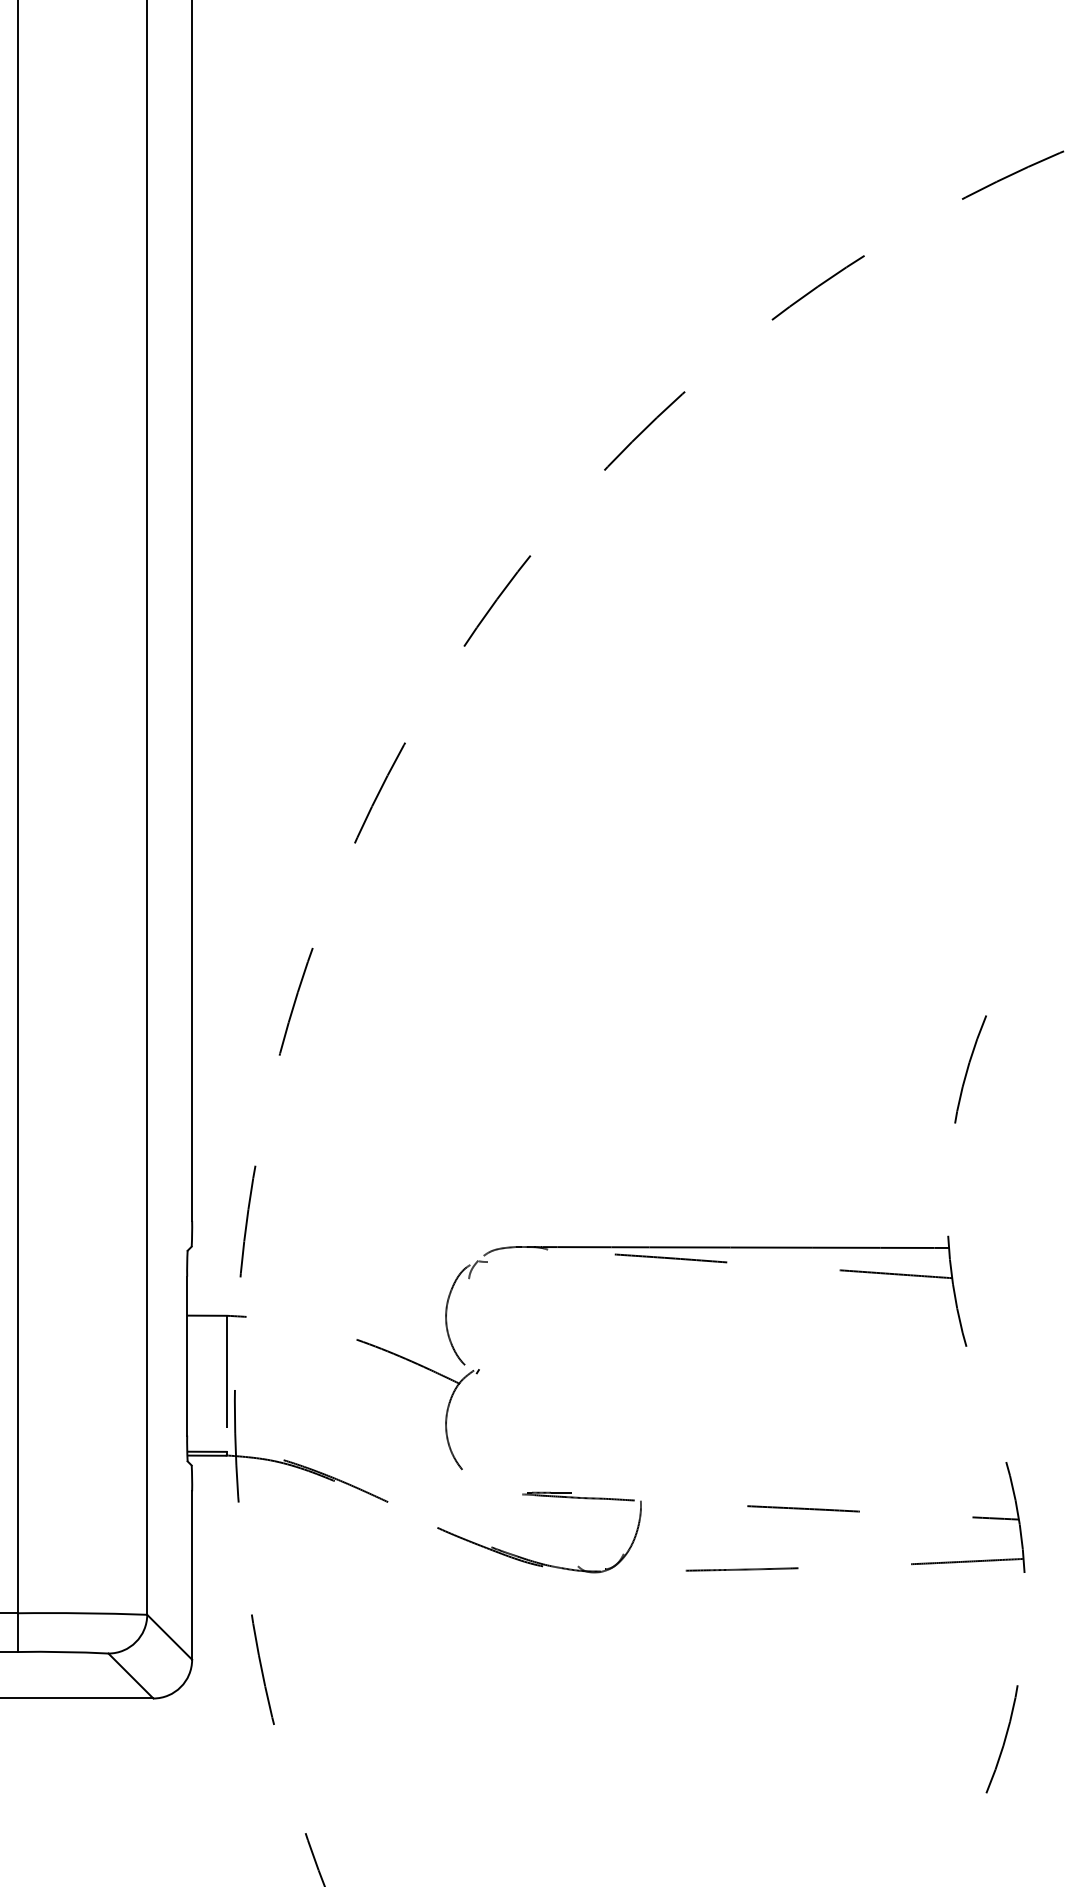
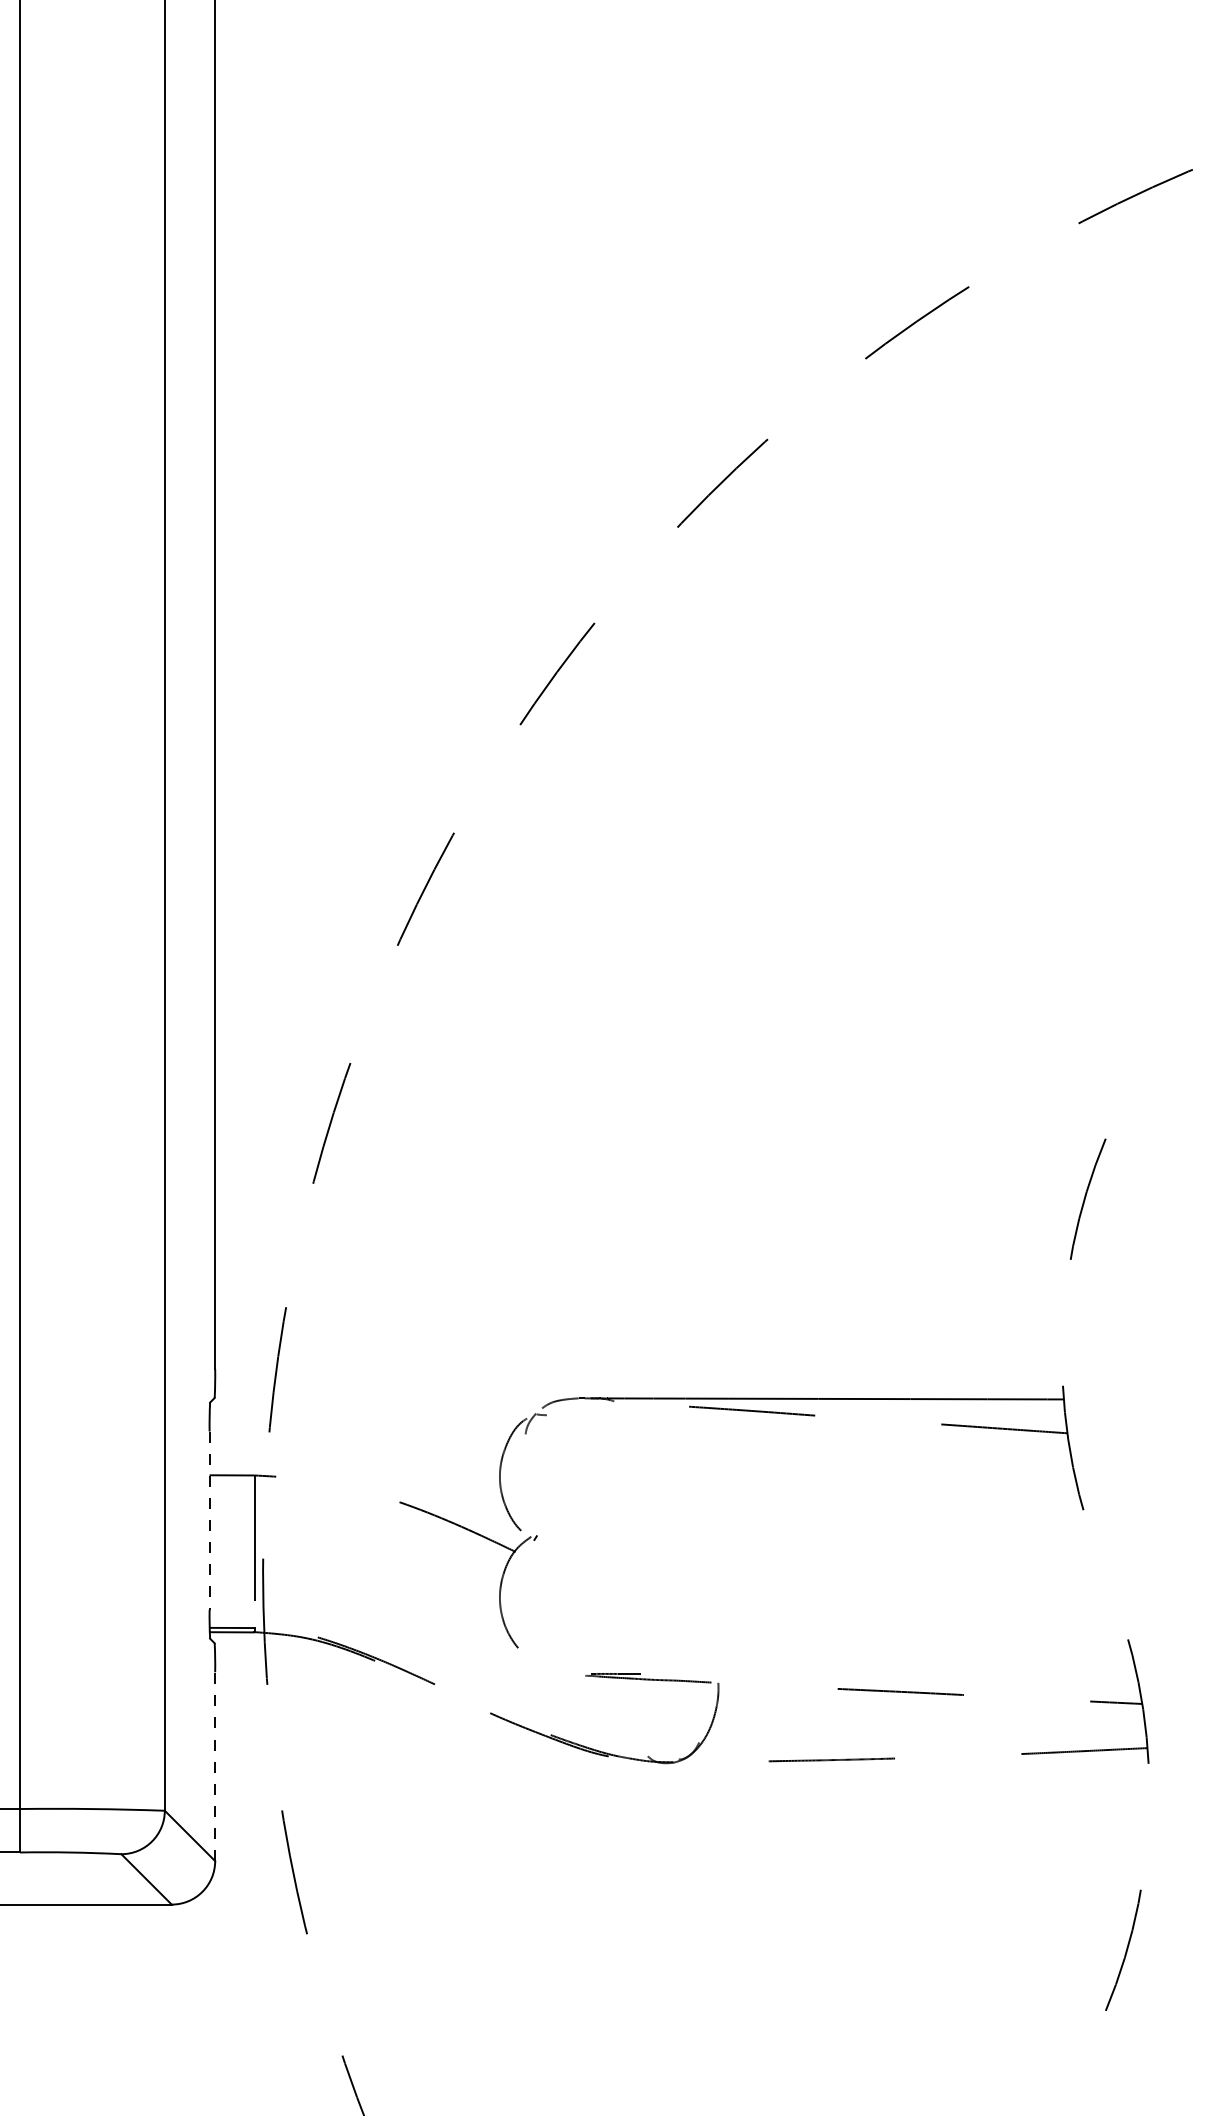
line: (187, 1356) -> (209, 1521), solid -> dashed
line: (192, 1575) -> (215, 1766), solid -> dashed

